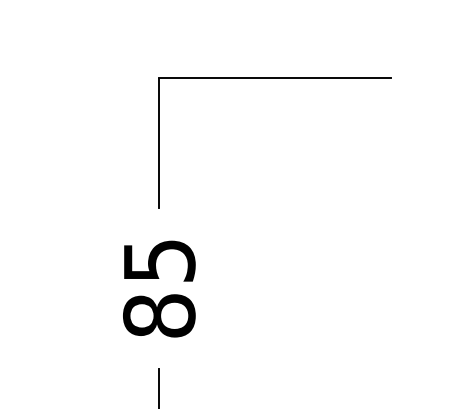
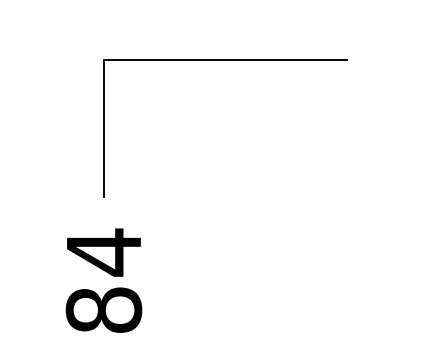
text: (159, 261) -> (104, 253), 85 -> 84

